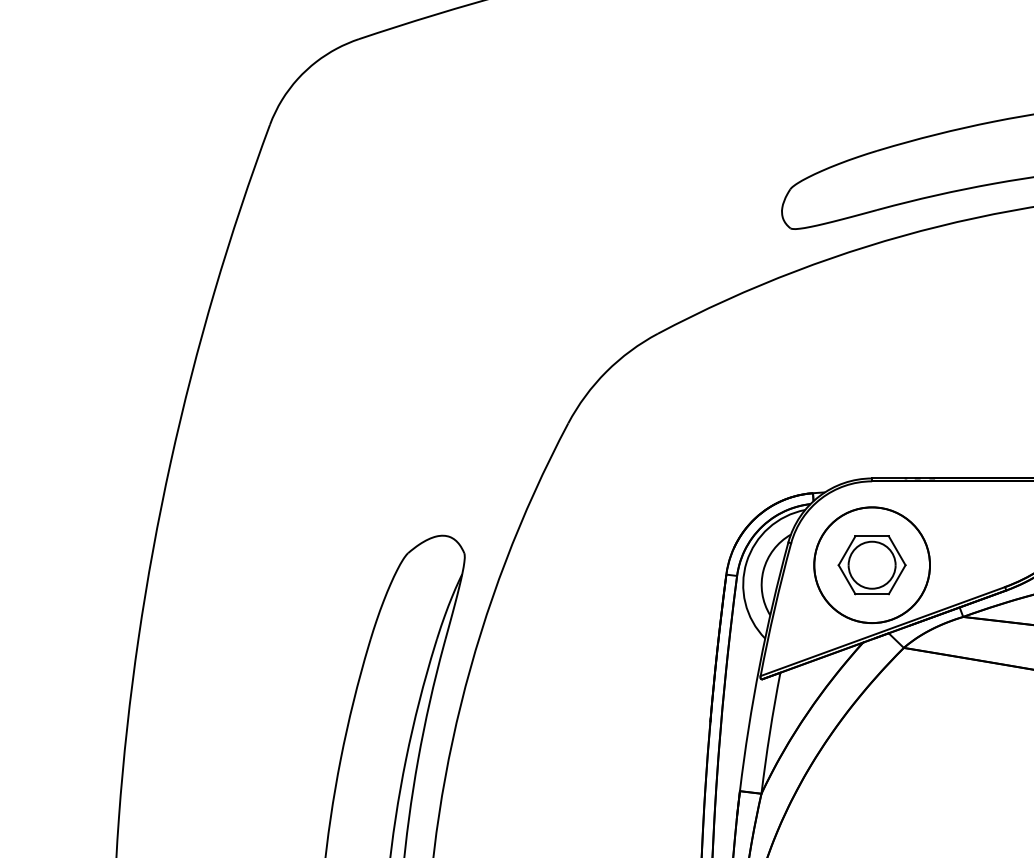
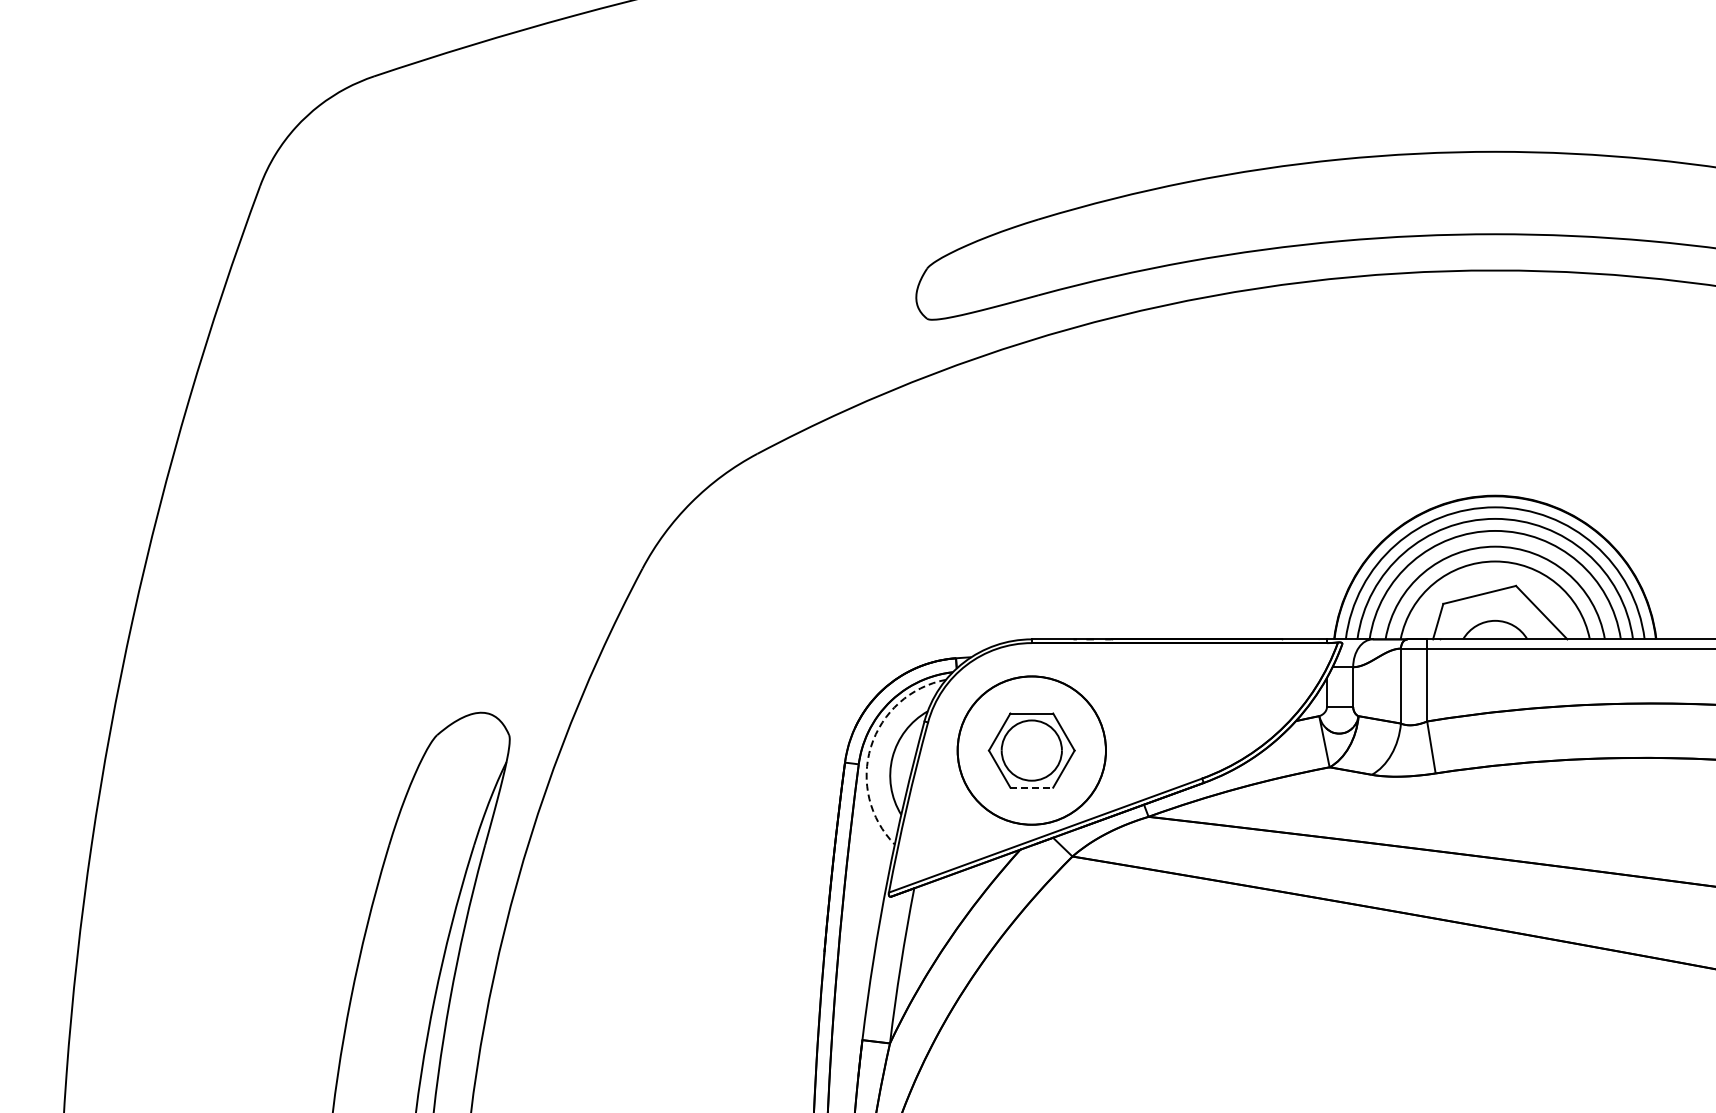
arc: (747, 562) -> (871, 746), solid -> dashed
line: (872, 594) -> (1032, 787), solid -> dashed

